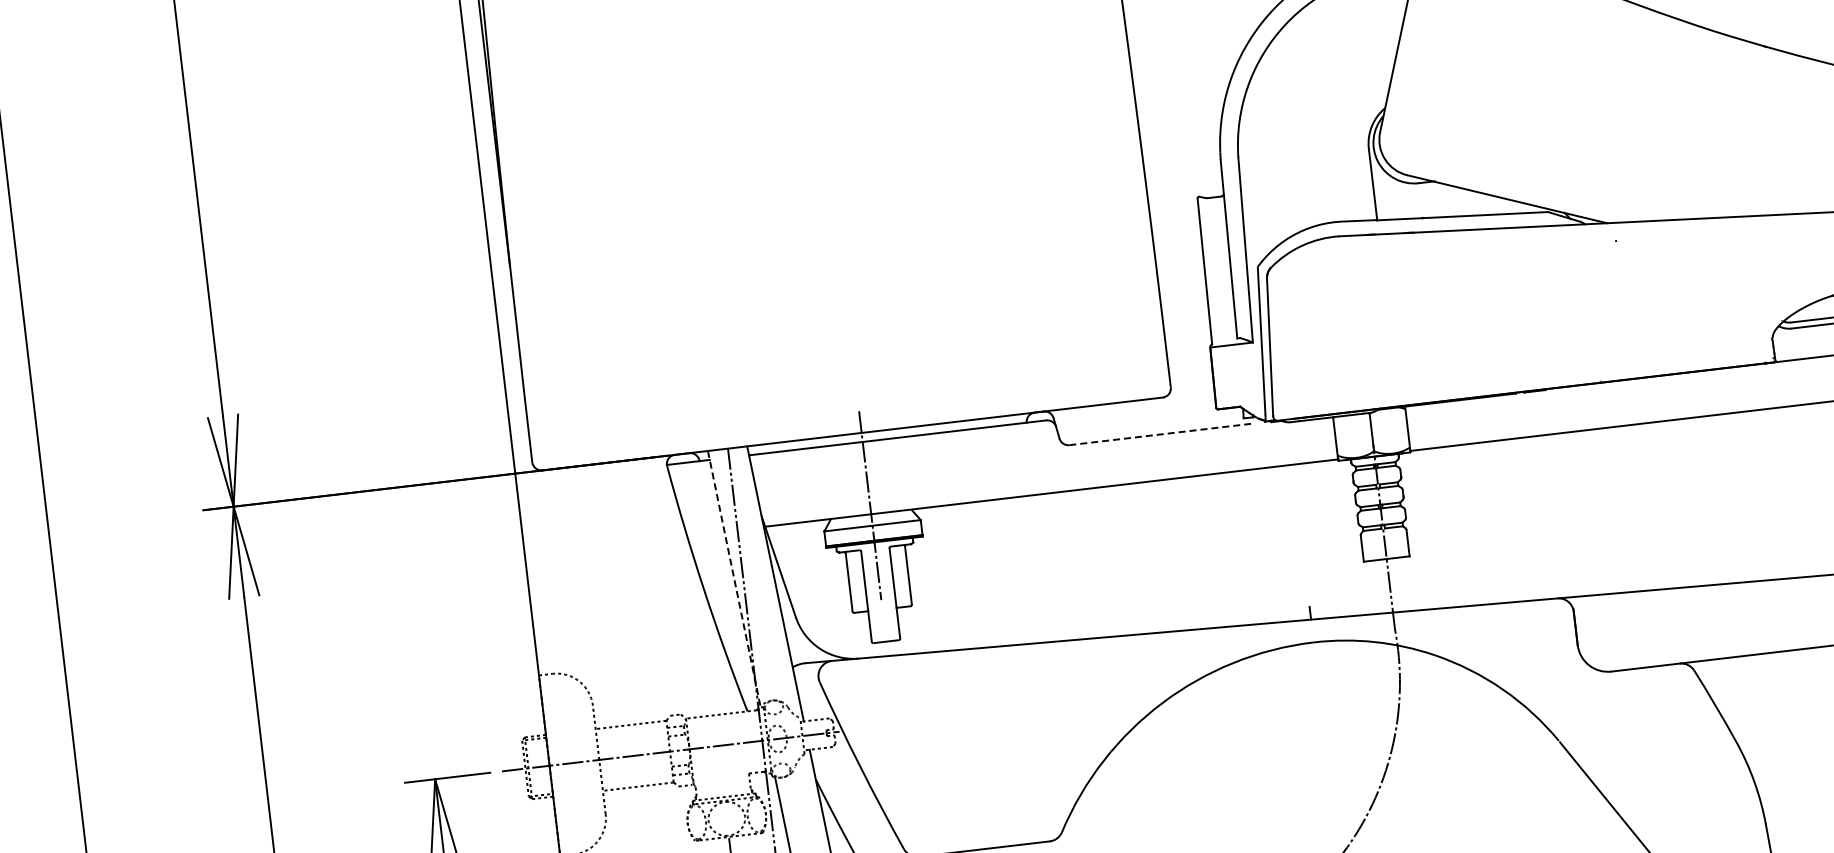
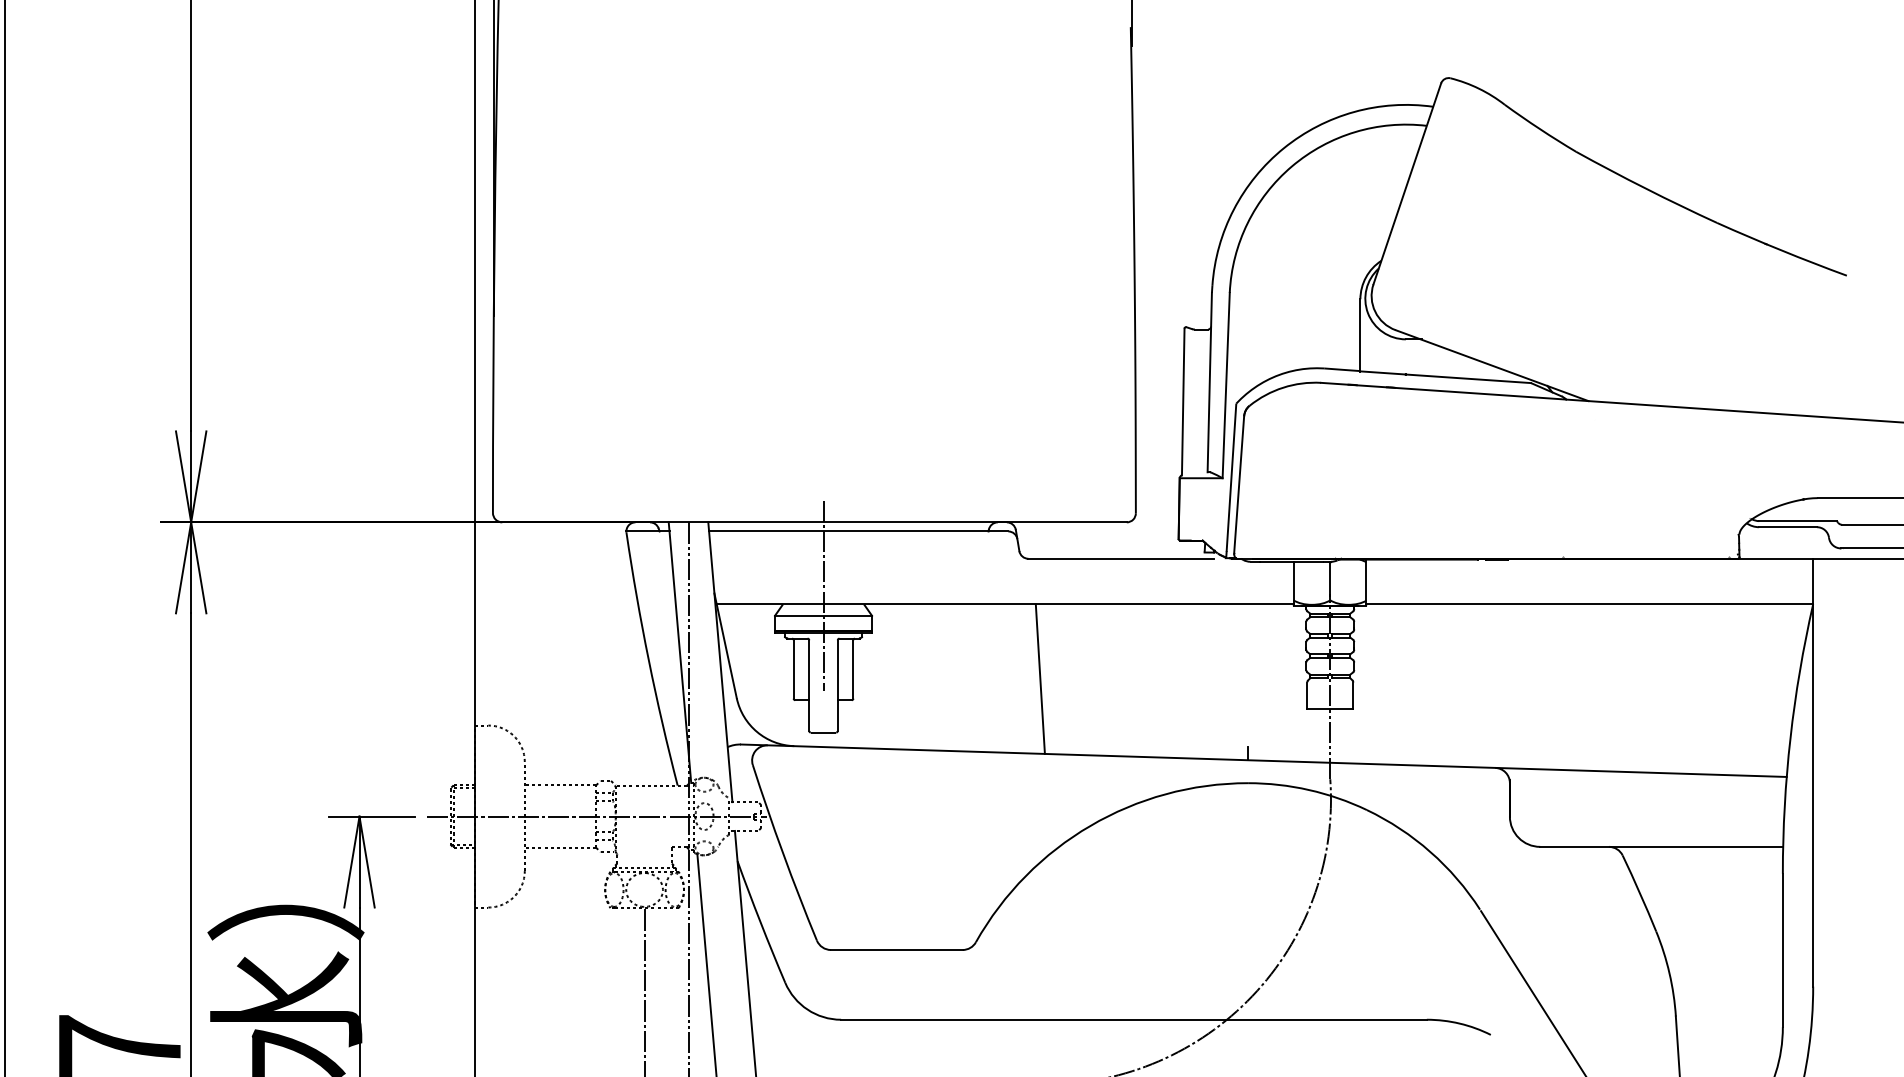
line: (1161, 434) -> (1121, 558), dashed -> solid
line: (1094, 562) -> (1039, 678), added
line: (733, 578) -> (679, 652), dashed -> solid

